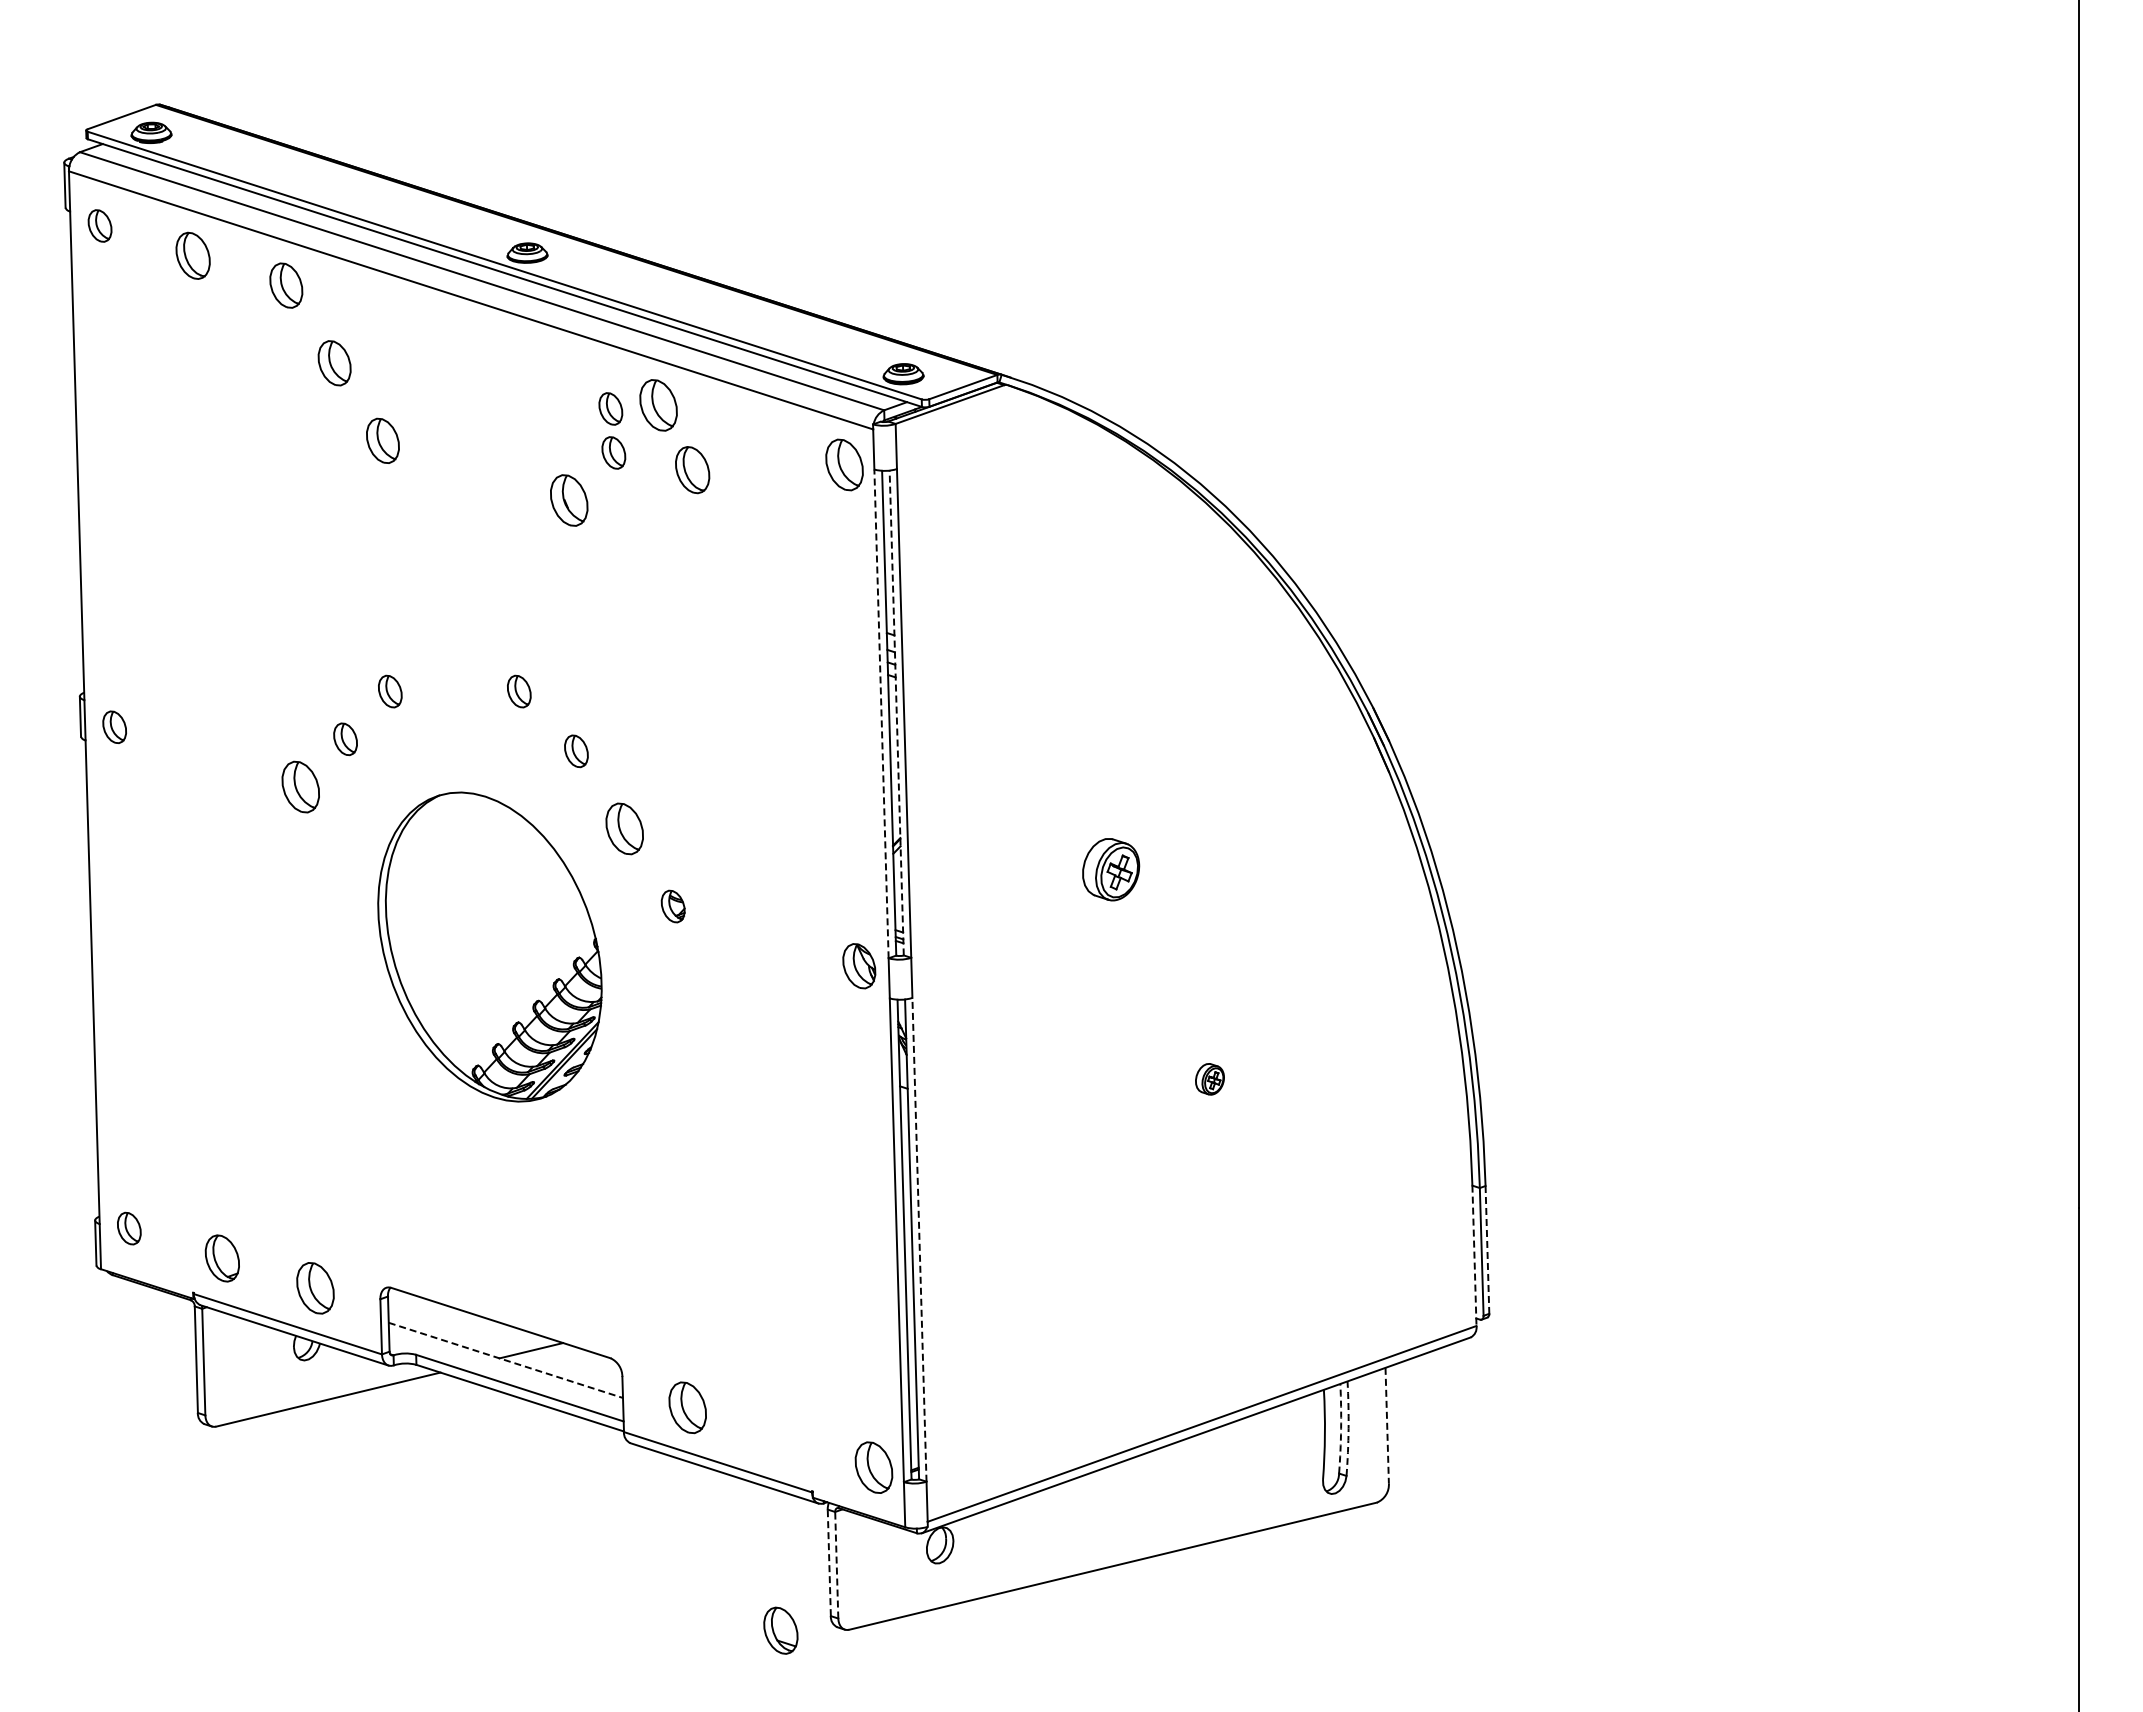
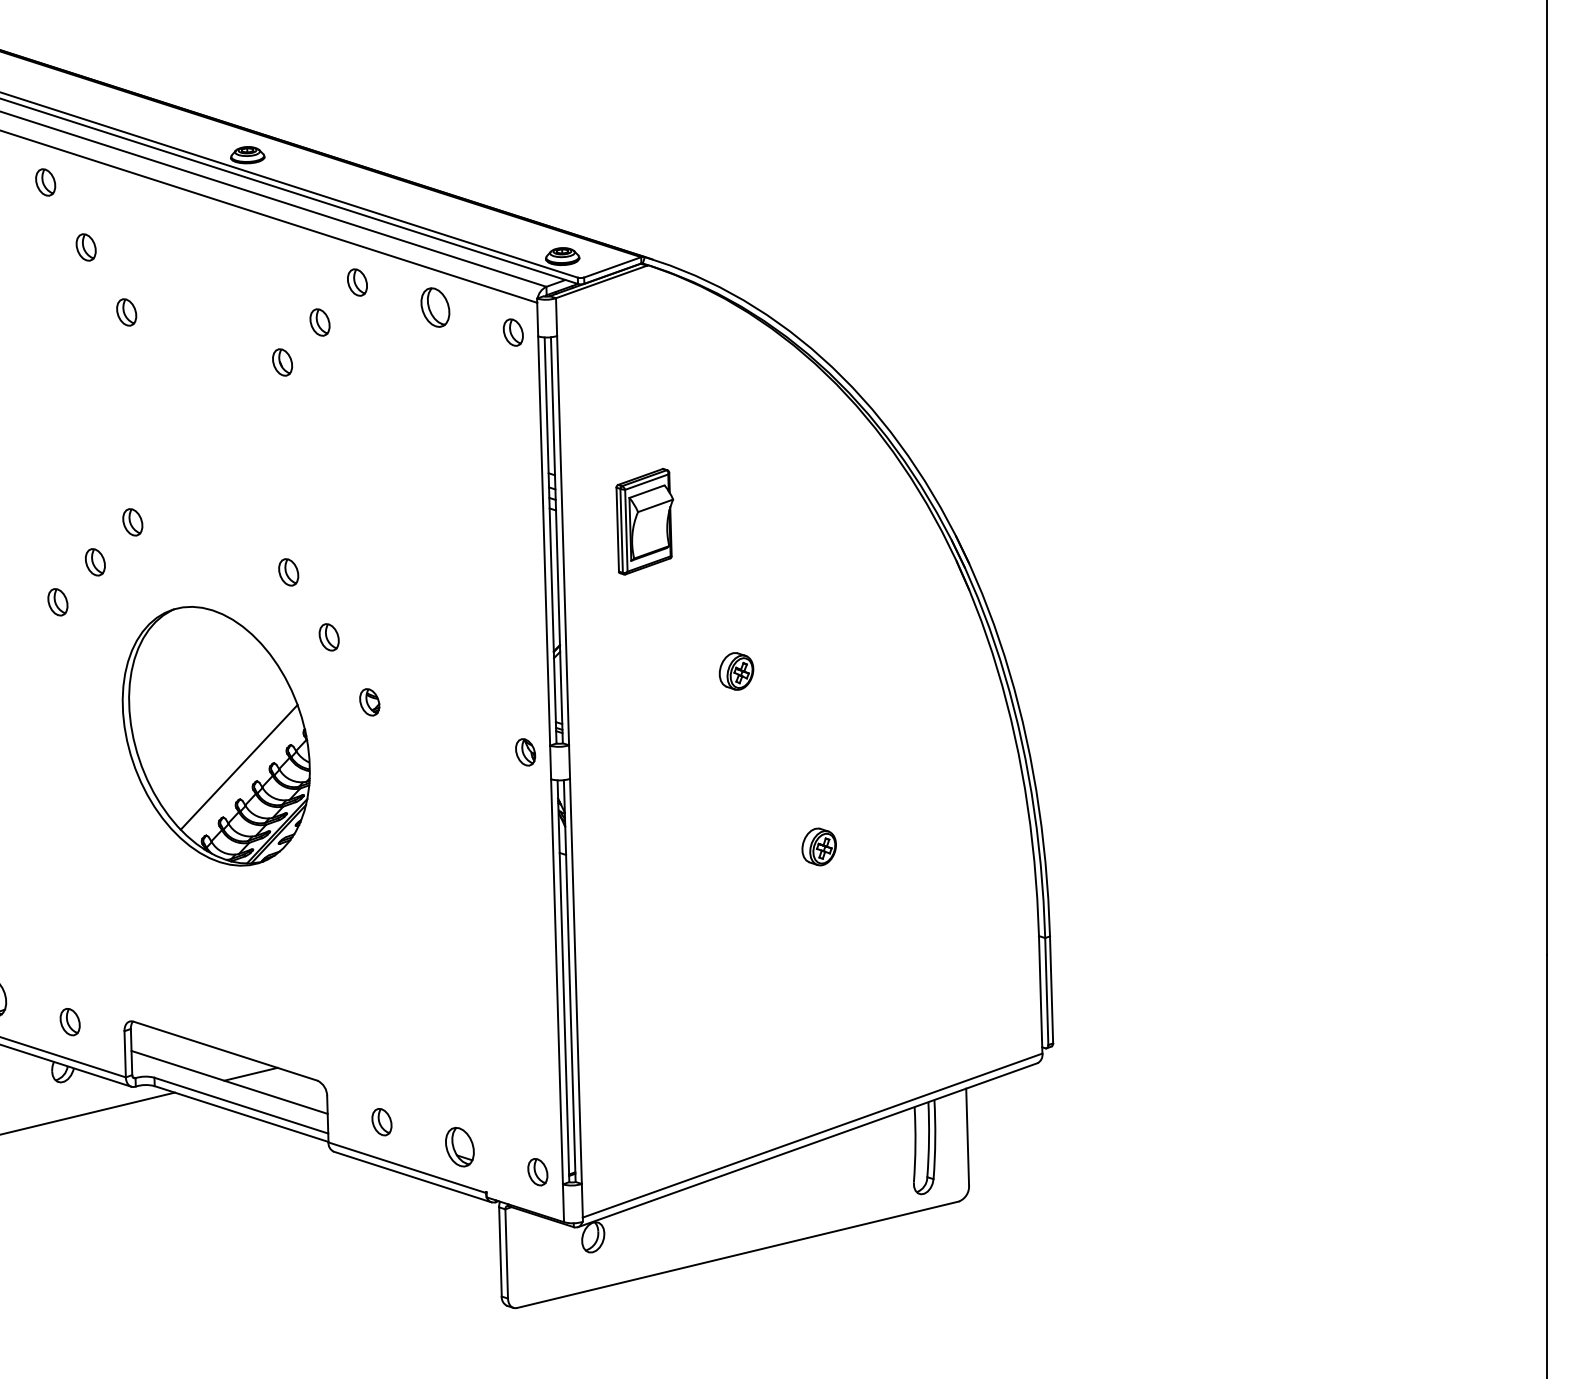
part: (285, 285) -> (45, 182), size x0.71
part: (334, 363) -> (86, 247), size x0.71
part: (658, 404) -> (357, 281), size x0.62
part: (610, 408) -> (317, 285), removed
part: (382, 440) -> (126, 312), size x0.71
part: (844, 464) -> (513, 332), size x0.62
part: (692, 470) -> (435, 307), moved
part: (568, 500) -> (282, 362), size x0.62
part: (1001, 690) -> (644, 521), added
part: (519, 691) -> (241, 522), removed
line: (881, 713) -> (544, 540), dashed -> solid
line: (896, 713) -> (556, 540), dashed -> solid
part: (300, 786) -> (57, 601), size x0.62
part: (624, 828) -> (328, 637), size x0.62
part: (1111, 869) -> (736, 671), size x0.71
part: (859, 966) -> (525, 752), size x0.71
line: (517, 983) -> (239, 766), added
part: (1209, 1079) -> (818, 847), size x1.43
line: (919, 1239) -> (575, 981), dashed -> solid
line: (1487, 1249) -> (1051, 989), dashed -> solid
line: (1474, 1256) -> (1040, 995), dashed -> solid
part: (315, 1288) -> (70, 1022), size x0.62
line: (506, 1360) -> (230, 1082), dashed -> solid
part: (687, 1407) -> (381, 1121), size x0.62
line: (1387, 1425) -> (967, 1136), dashed -> solid
arc: (1341, 1428) -> (929, 1139), dashed -> solid
arc: (1348, 1428) -> (935, 1139), dashed -> solid
part: (873, 1467) -> (537, 1172), size x0.62
line: (829, 1562) -> (500, 1251), dashed -> solid
line: (836, 1564) -> (506, 1253), dashed -> solid
part: (780, 1630) -> (459, 1146), moved

